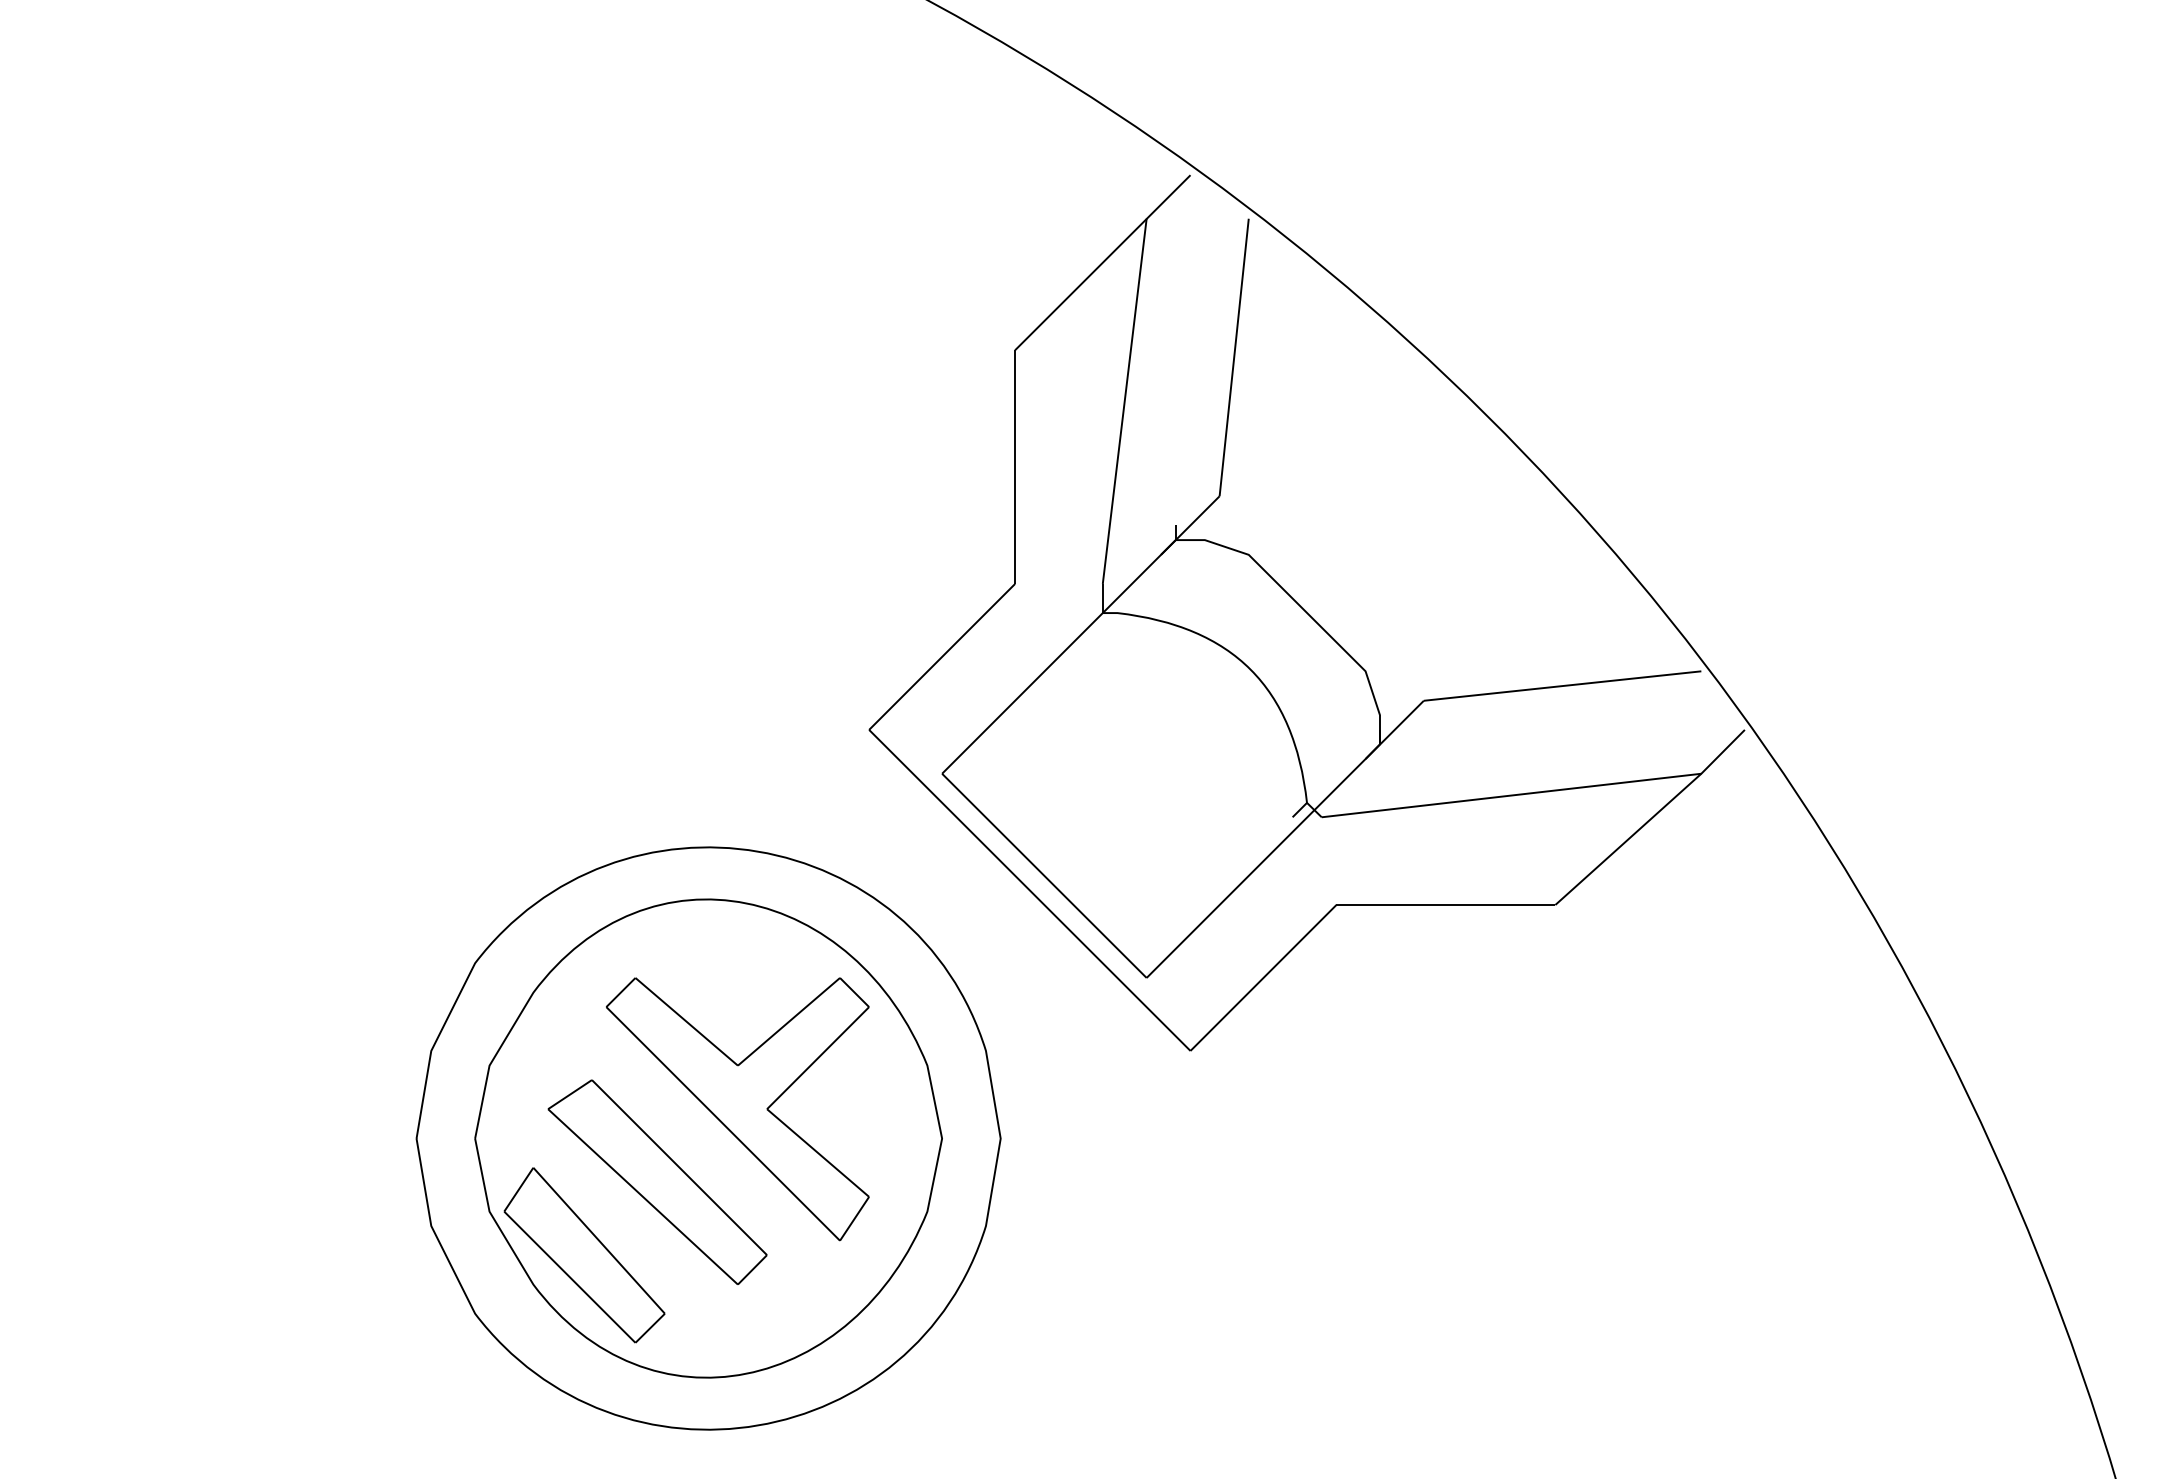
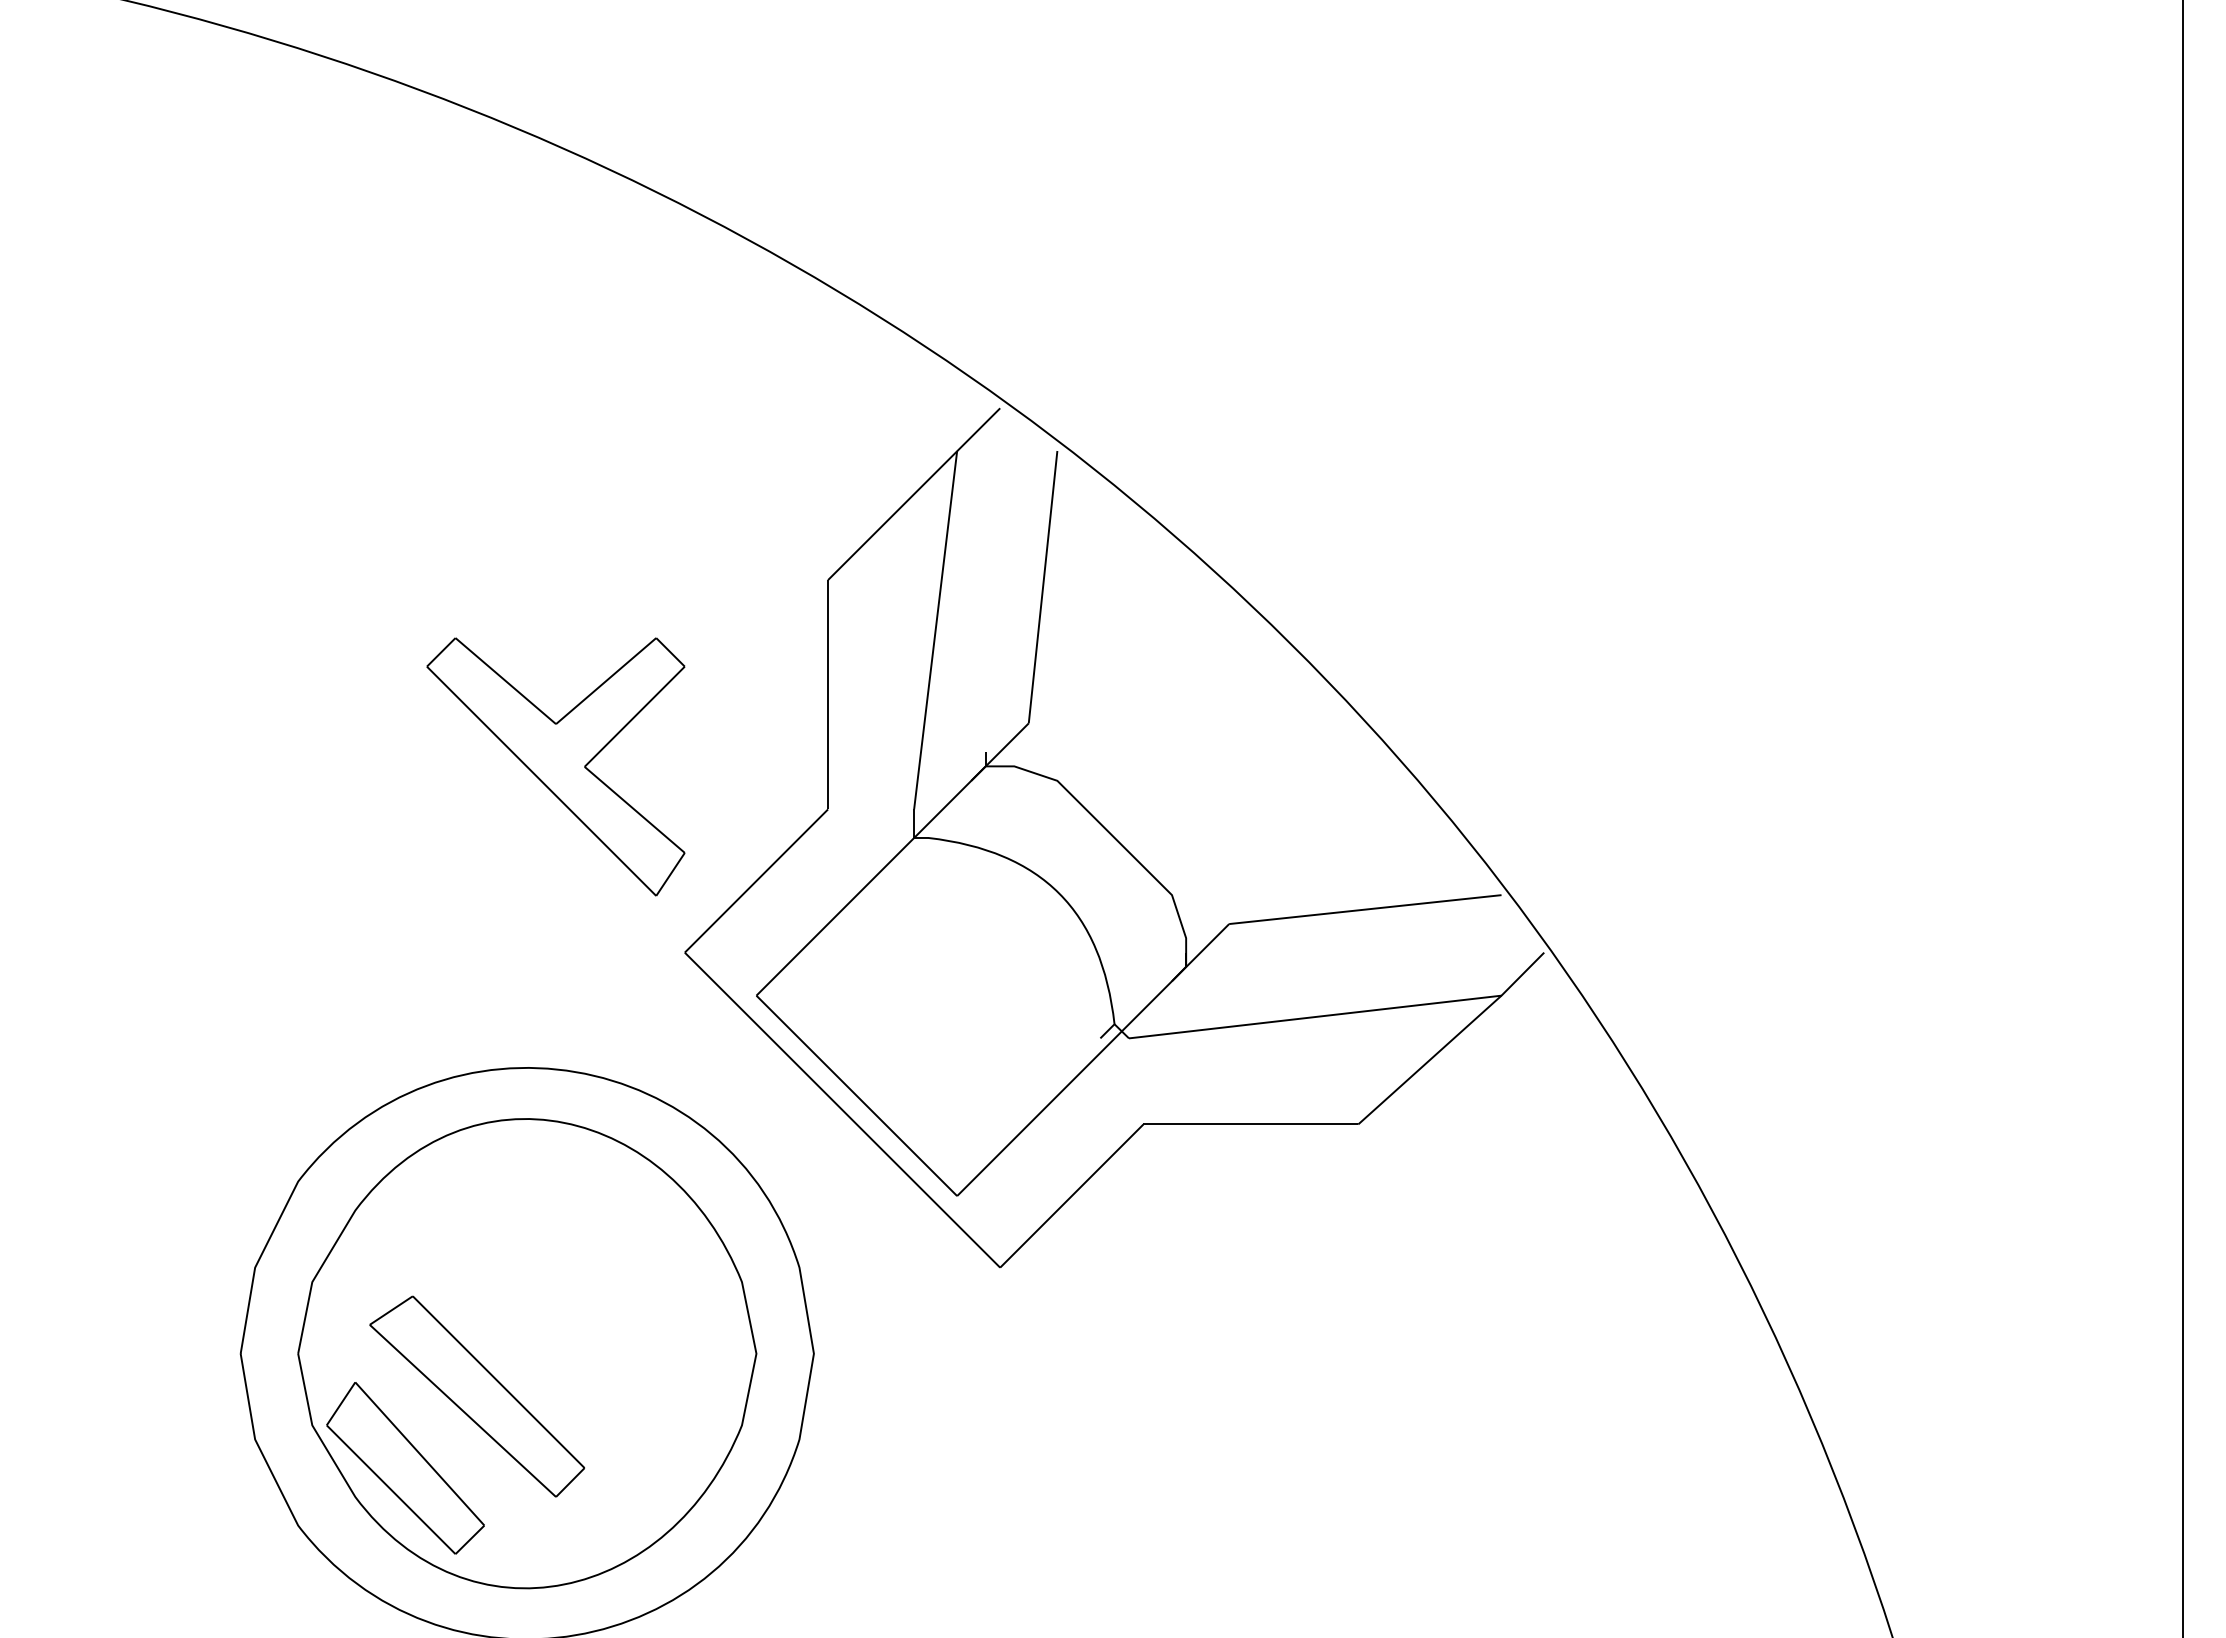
part: (737, 1108) -> (555, 766), moved

